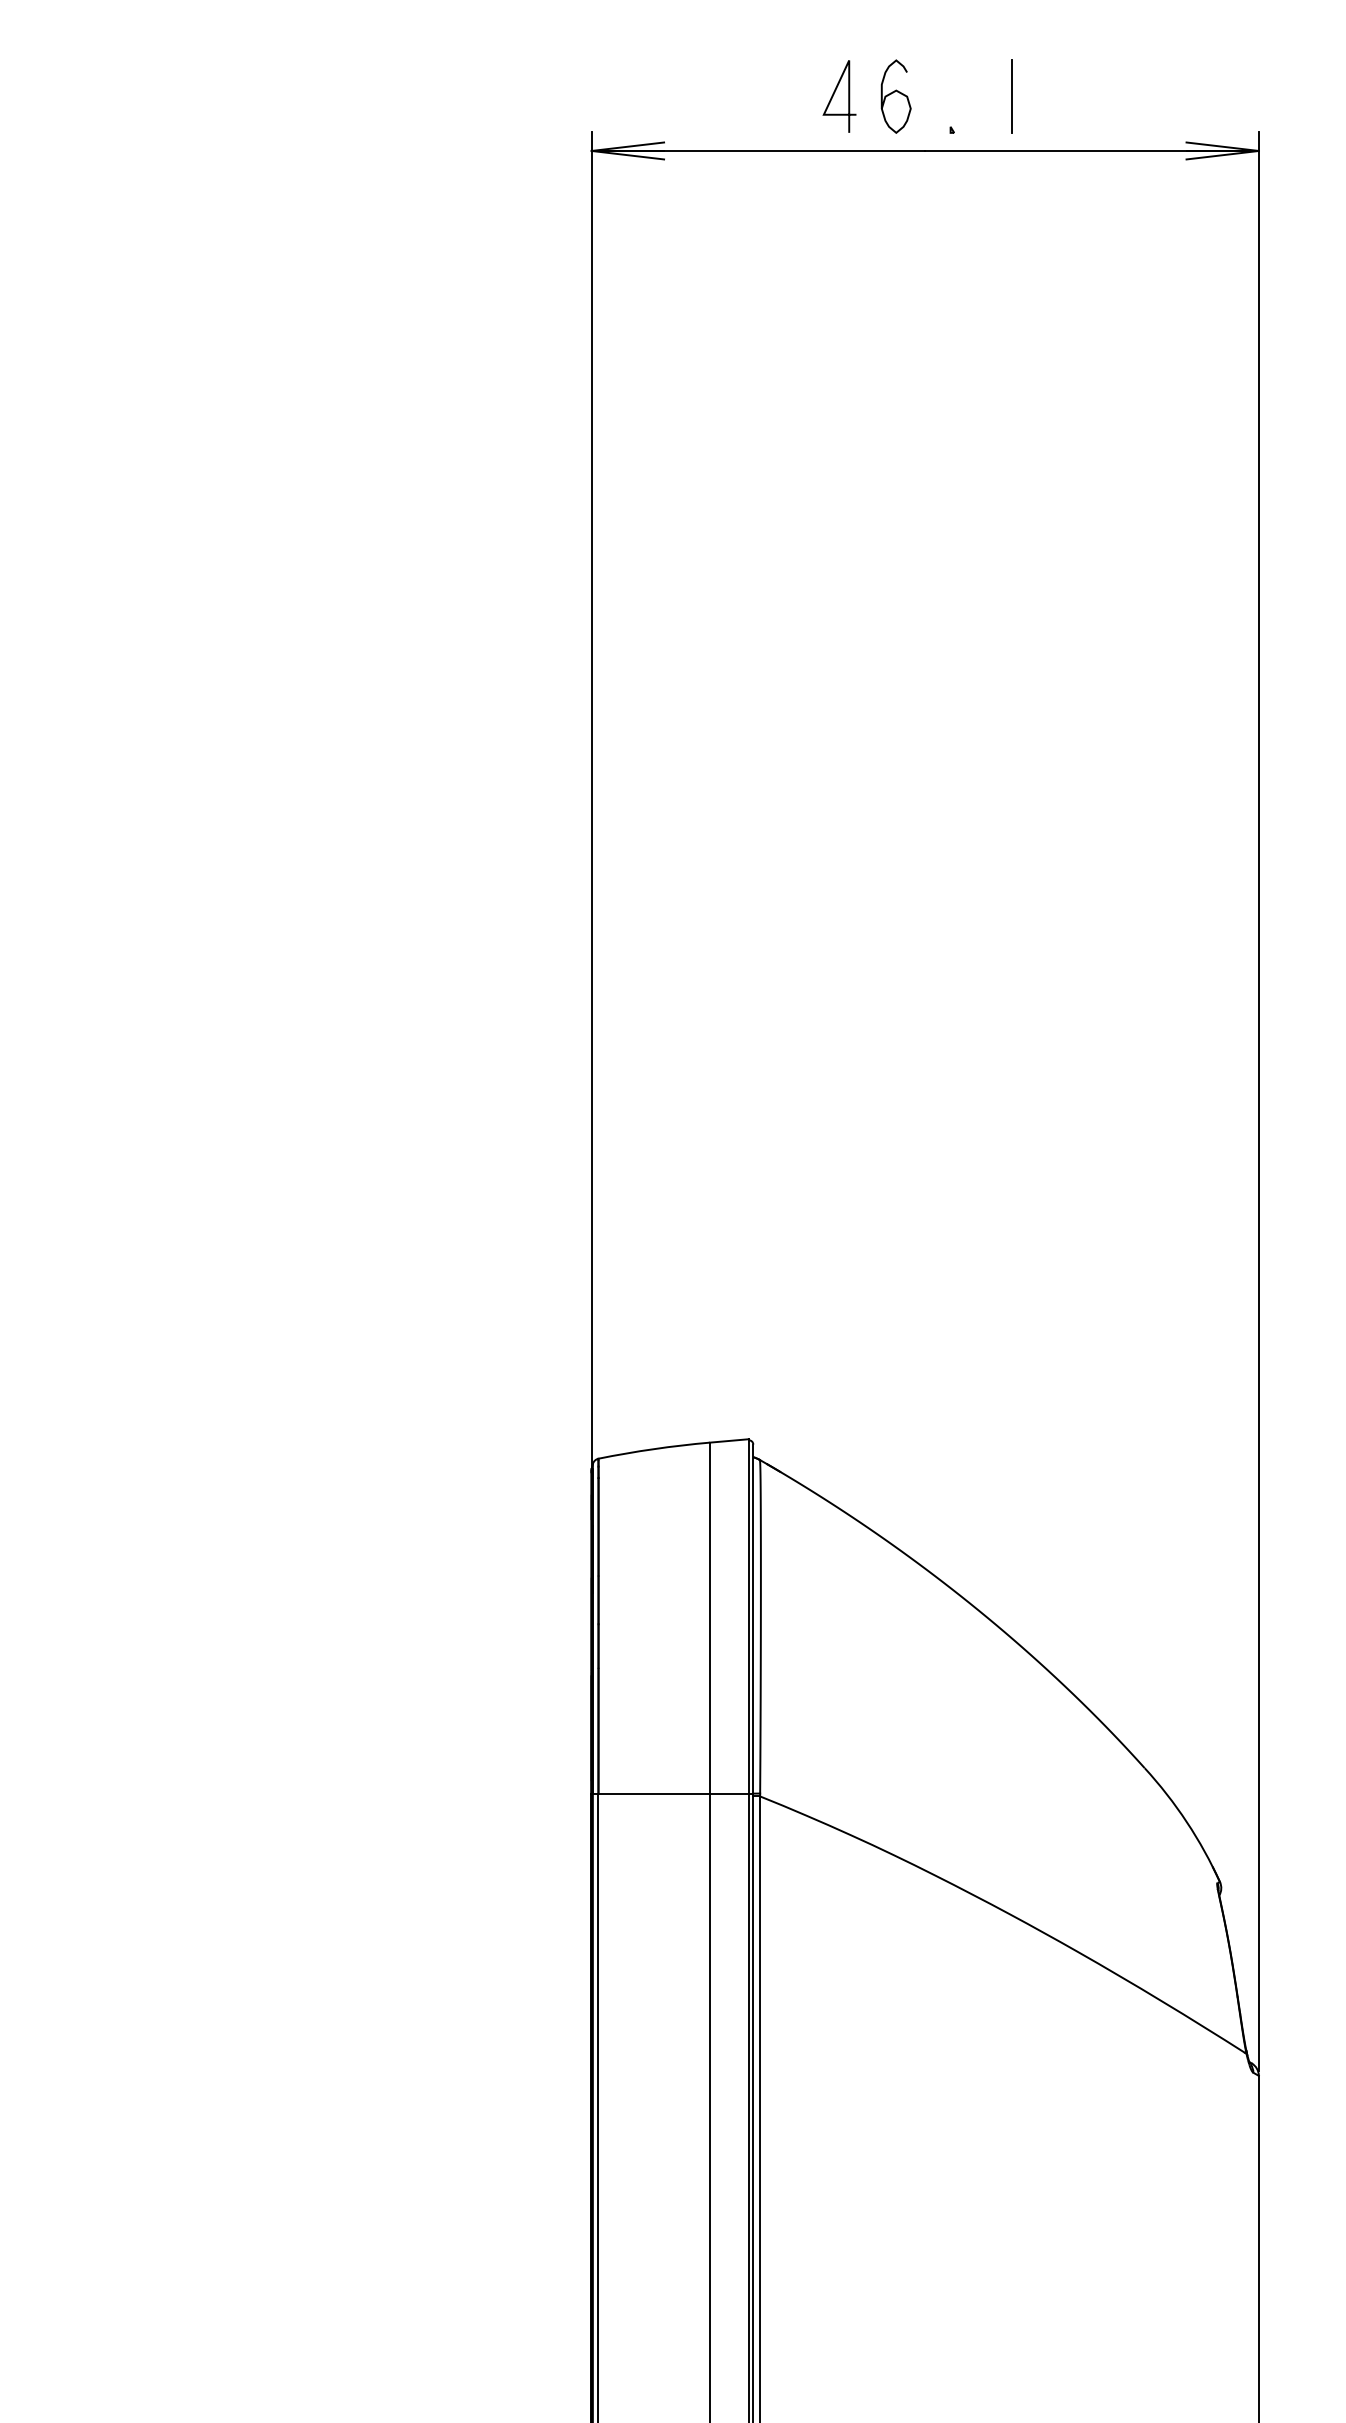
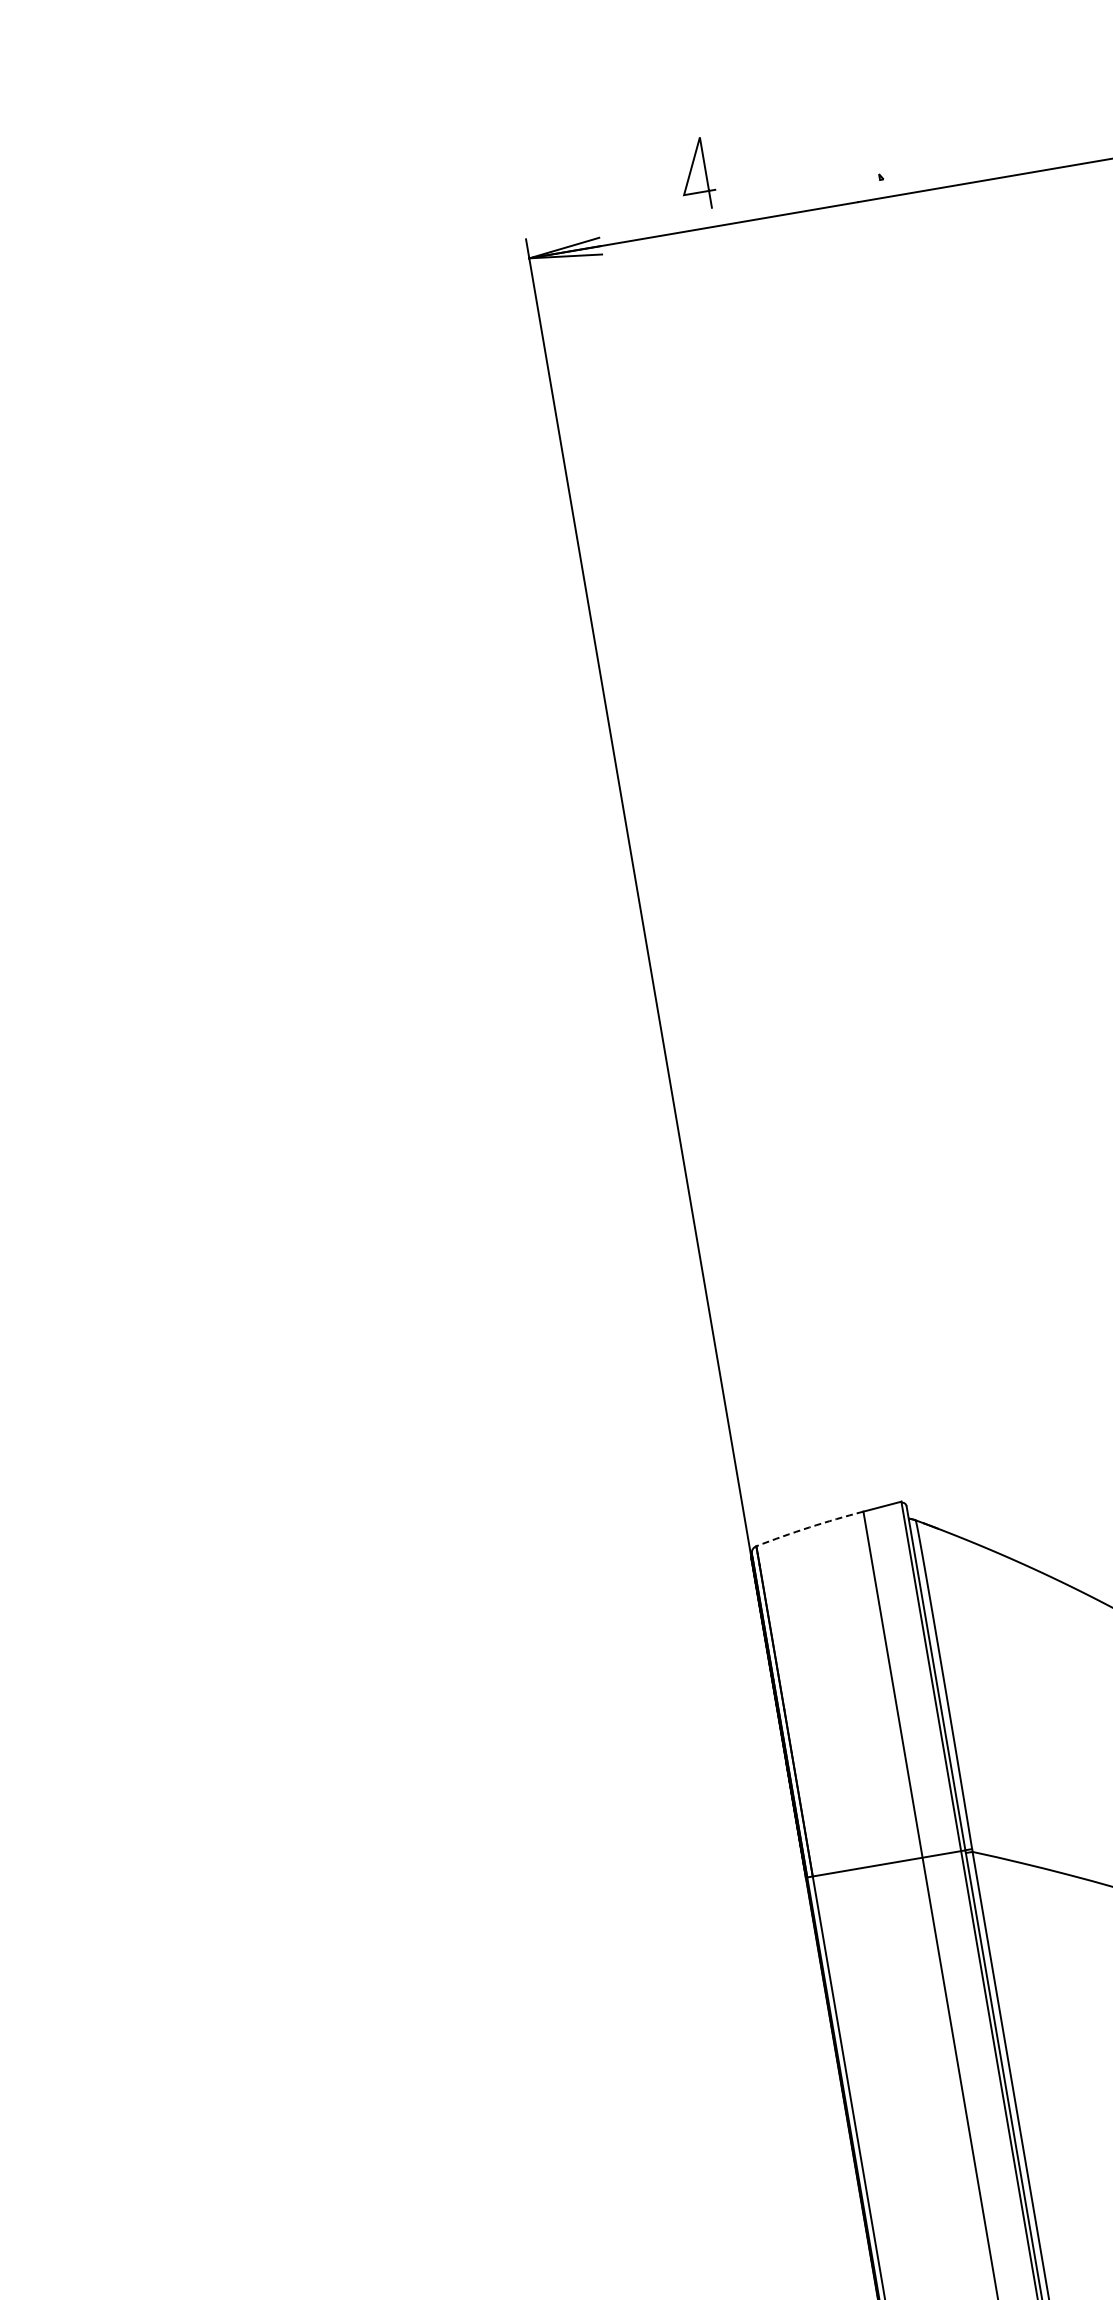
curve: (893, 93) -> (817, 150), removed
line: (834, 94) -> (691, 173), moved
line: (1012, 96) -> (934, 133), removed
arc: (653, 1449) -> (809, 1527), solid -> dashed

